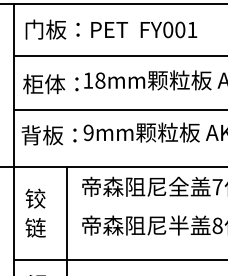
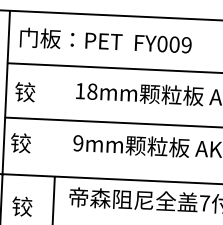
text: (192, 29) -> (186, 44), FY001 -> FY009
text: (50, 84) -> (42, 93), 柜体： -> 铰
text: (48, 135) -> (38, 144), 背板： -> 铰

